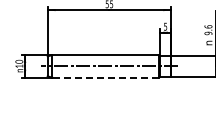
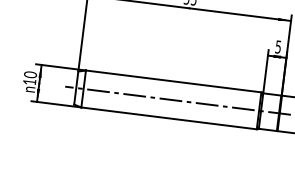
line: (105, 77) -> (169, 118), dashed -> solid

